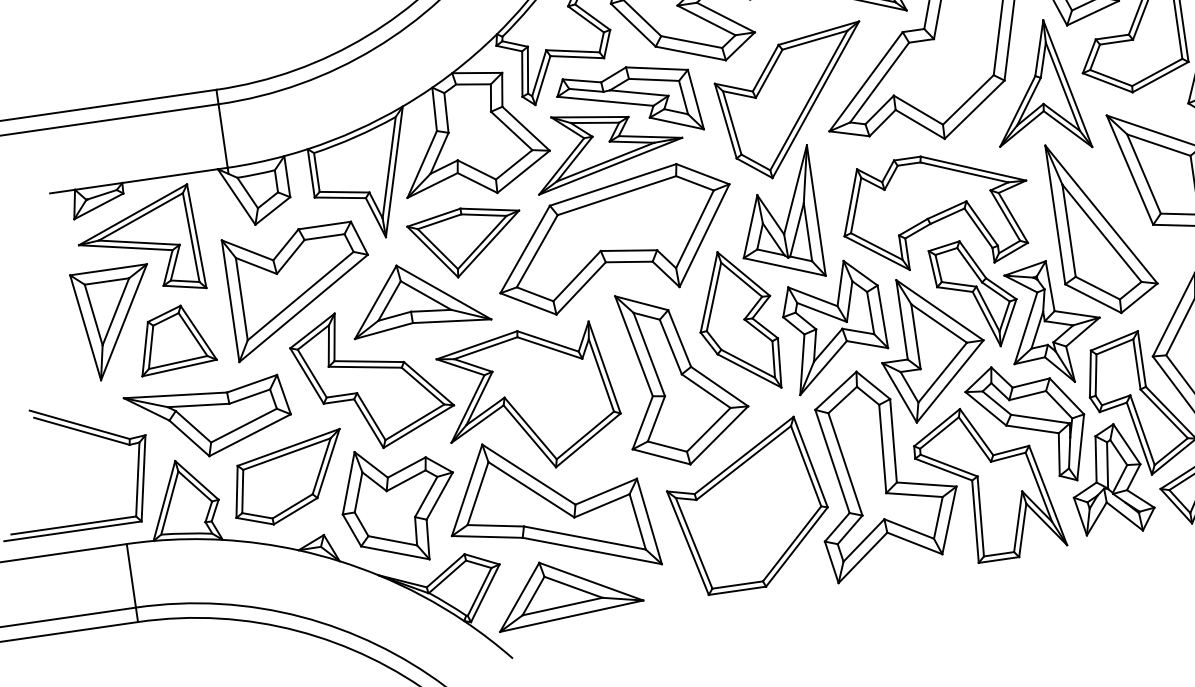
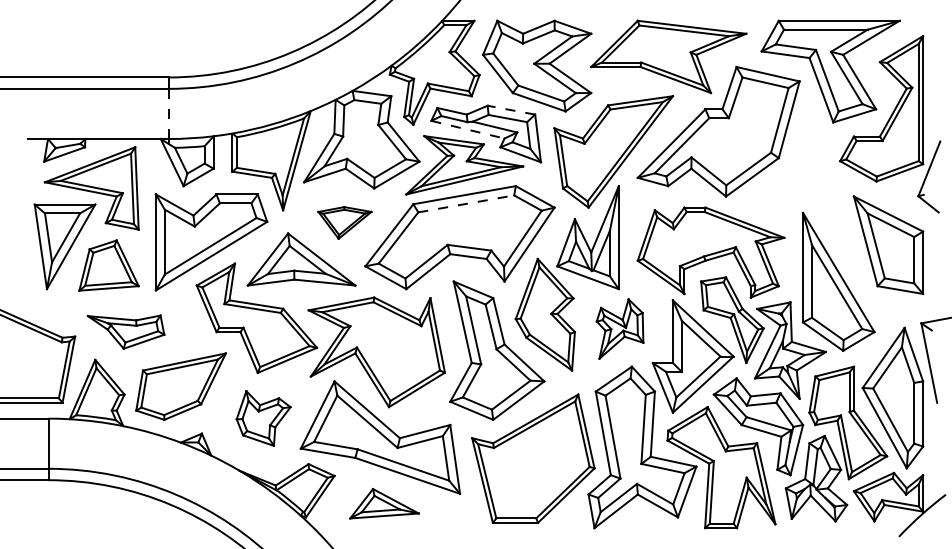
line: (655, 69) -> (510, 110), solid -> dashed
part: (1037, 87) -> (803, 167), removed
line: (604, 101) -> (467, 129), solid -> dashed
line: (223, 135) -> (168, 113), solid -> dashed
line: (617, 195) -> (466, 203), solid -> dashed
part: (465, 241) -> (344, 222), size x0.6
part: (833, 325) -> (619, 328), size x0.6
part: (208, 419) -> (125, 331), size x0.6
part: (399, 504) -> (263, 418), size x0.6
part: (567, 590) -> (384, 503), size x0.6

